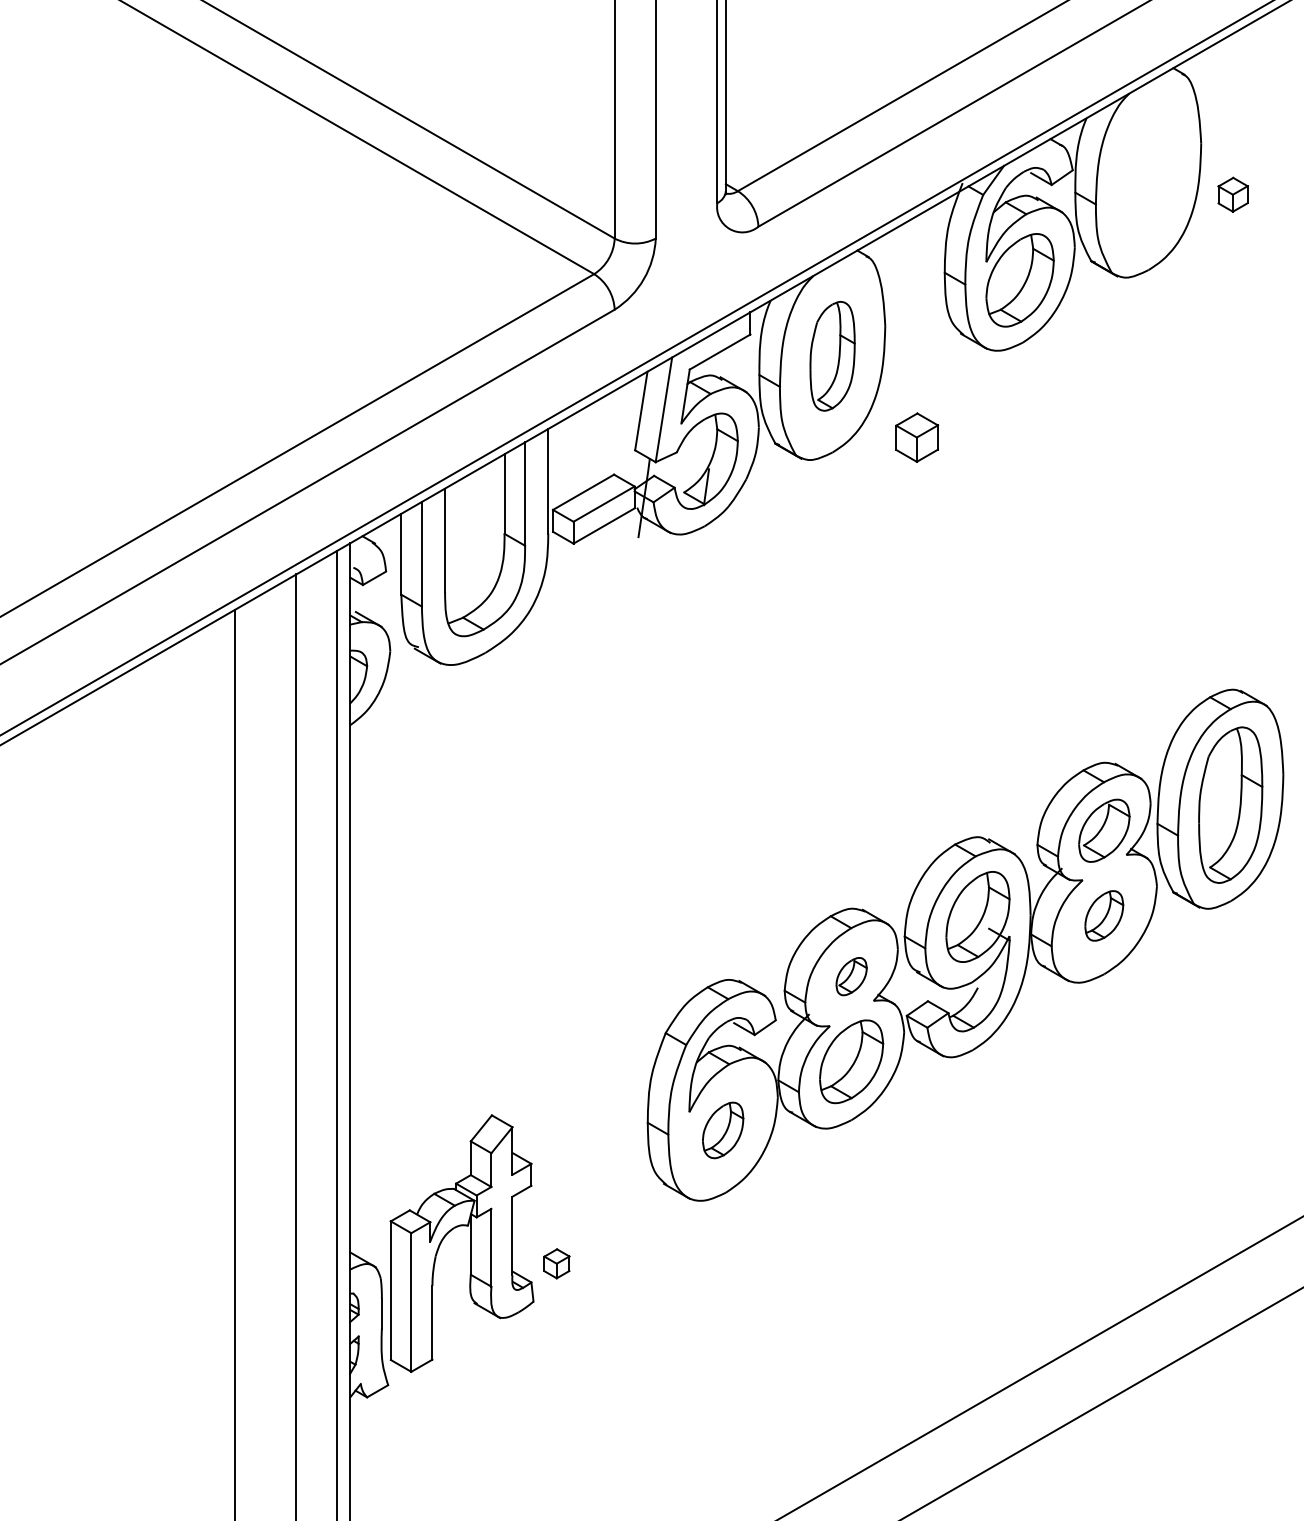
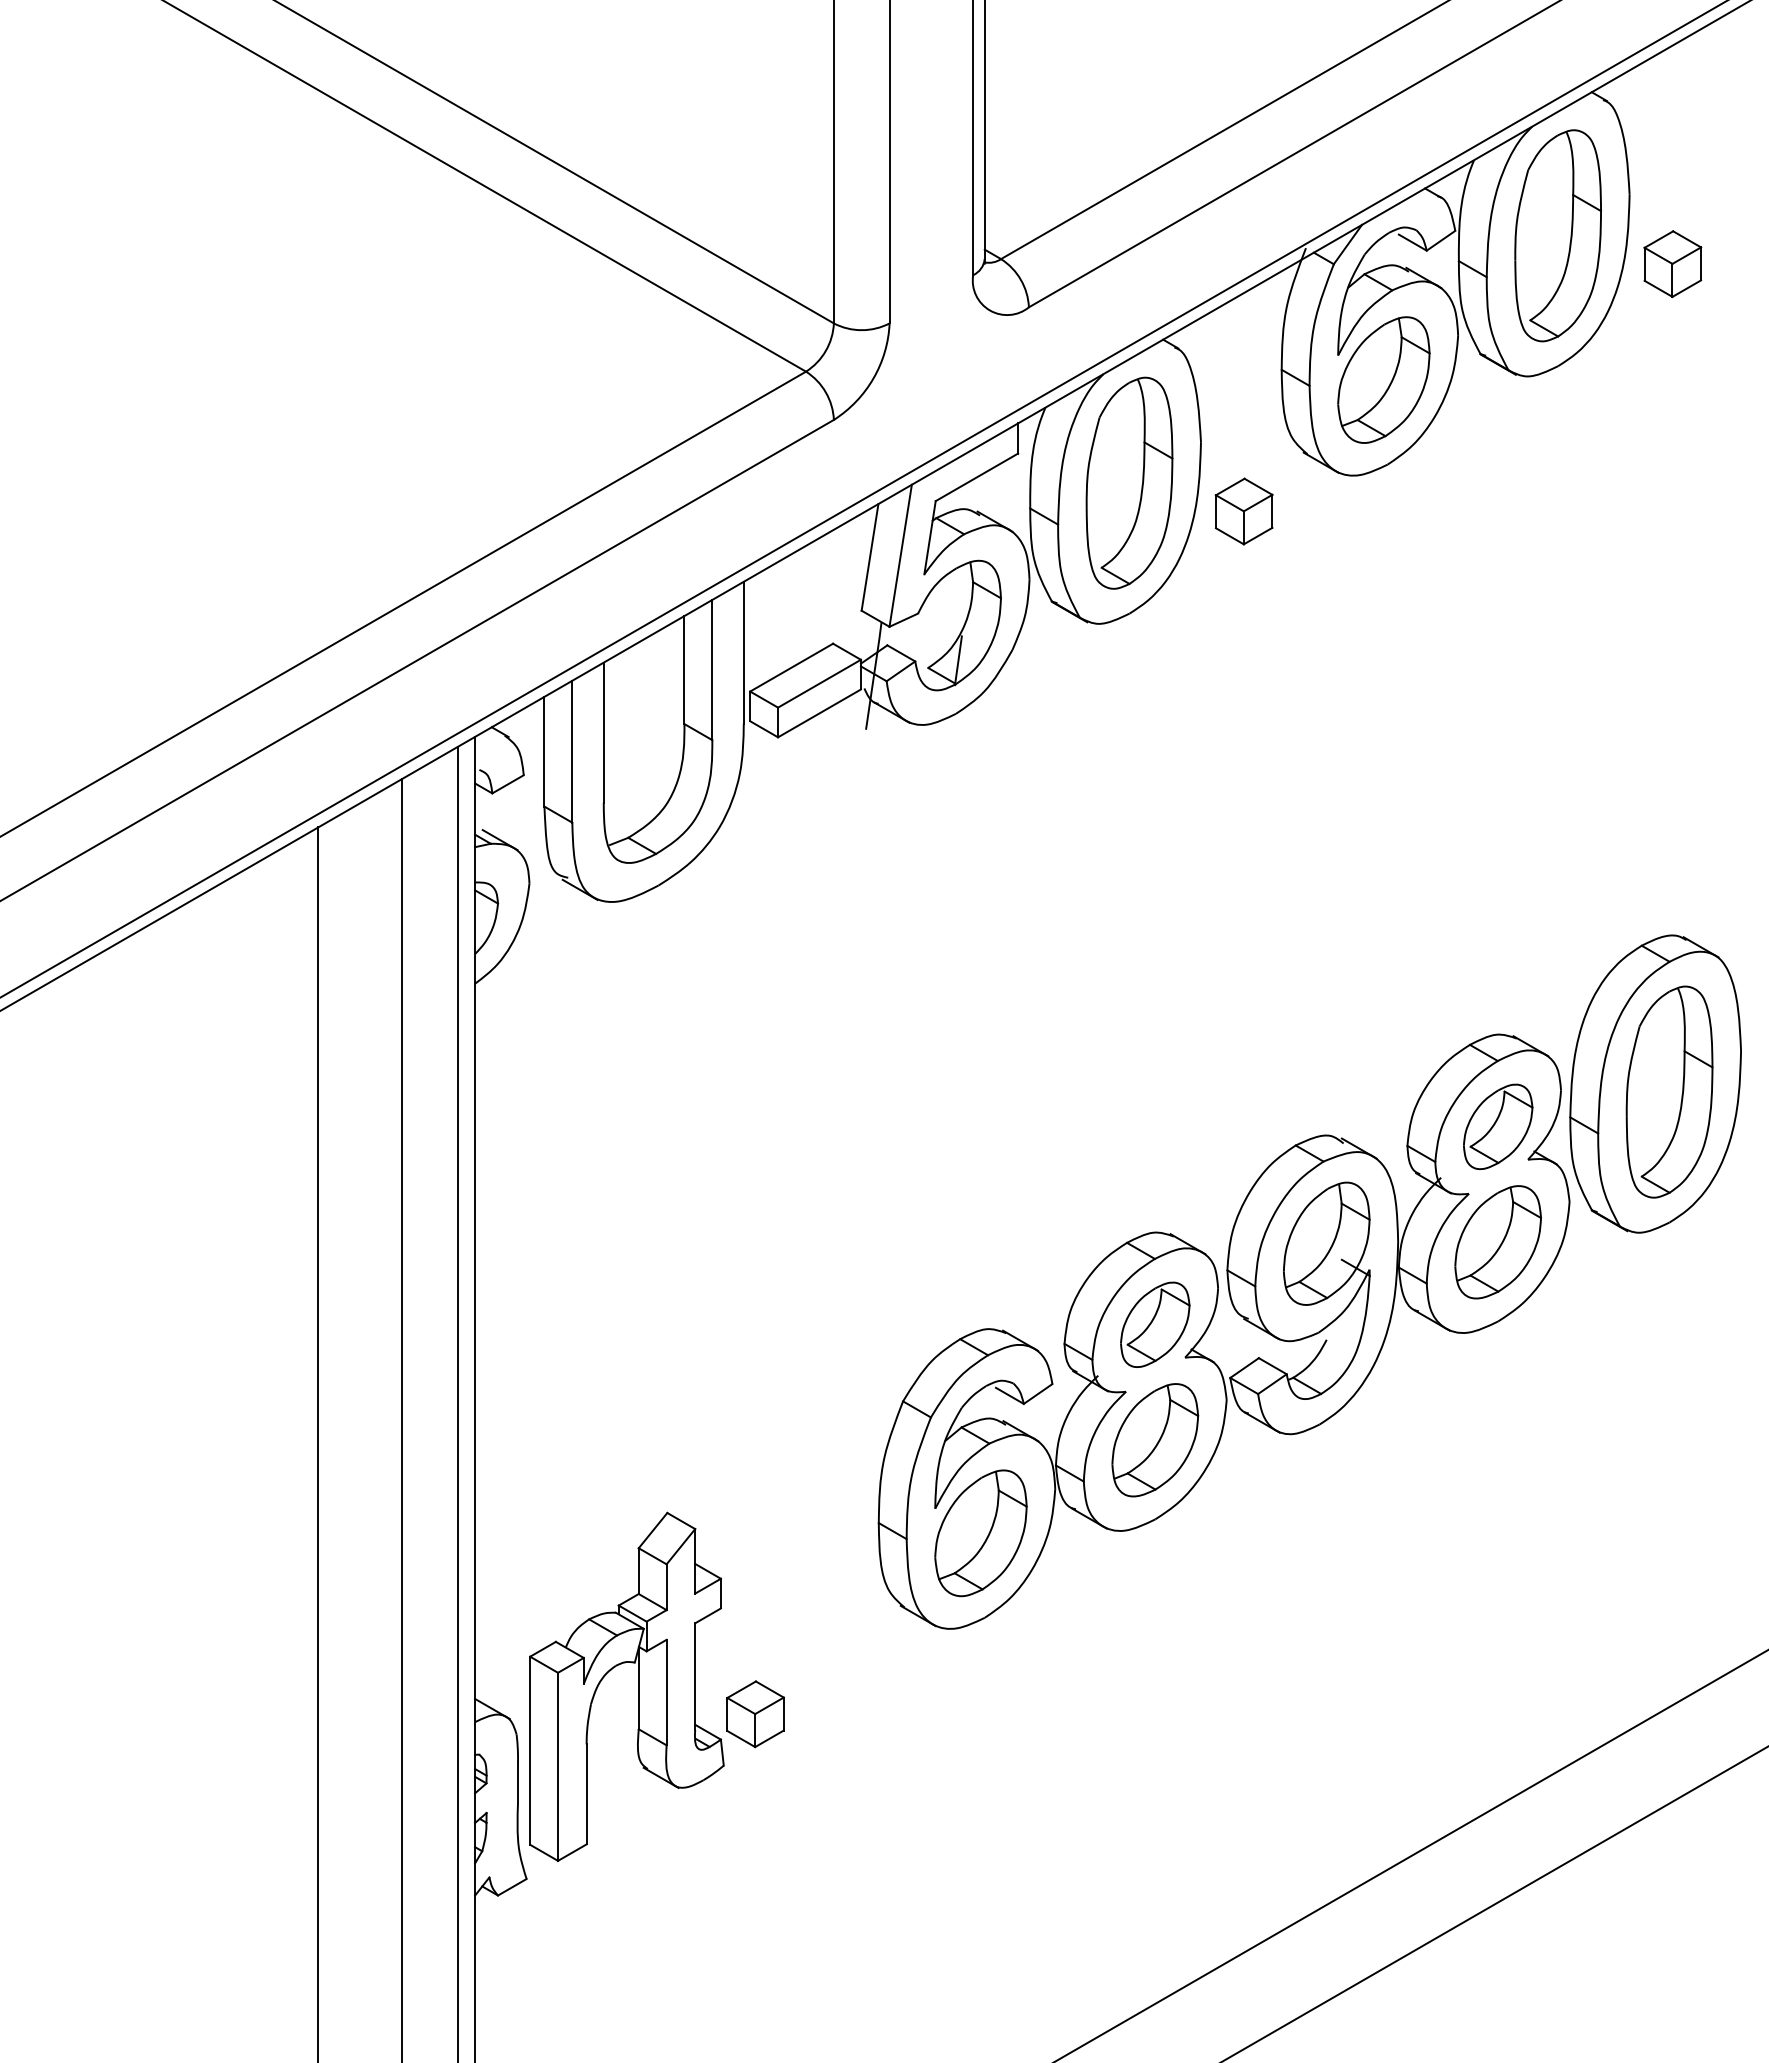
part: (1148, 173) -> (1557, 235), added
part: (1232, 194) -> (1672, 263), size x1.43
part: (832, 355) -> (1129, 482), size x1.43
part: (916, 437) -> (1243, 511), moved
part: (1103, 916) -> (1497, 1242), size x1.67
part: (851, 976) -> (1155, 1324), size x1.67
part: (722, 1130) -> (980, 1533), size x1.67
part: (556, 1263) -> (755, 1714), size x1.67

